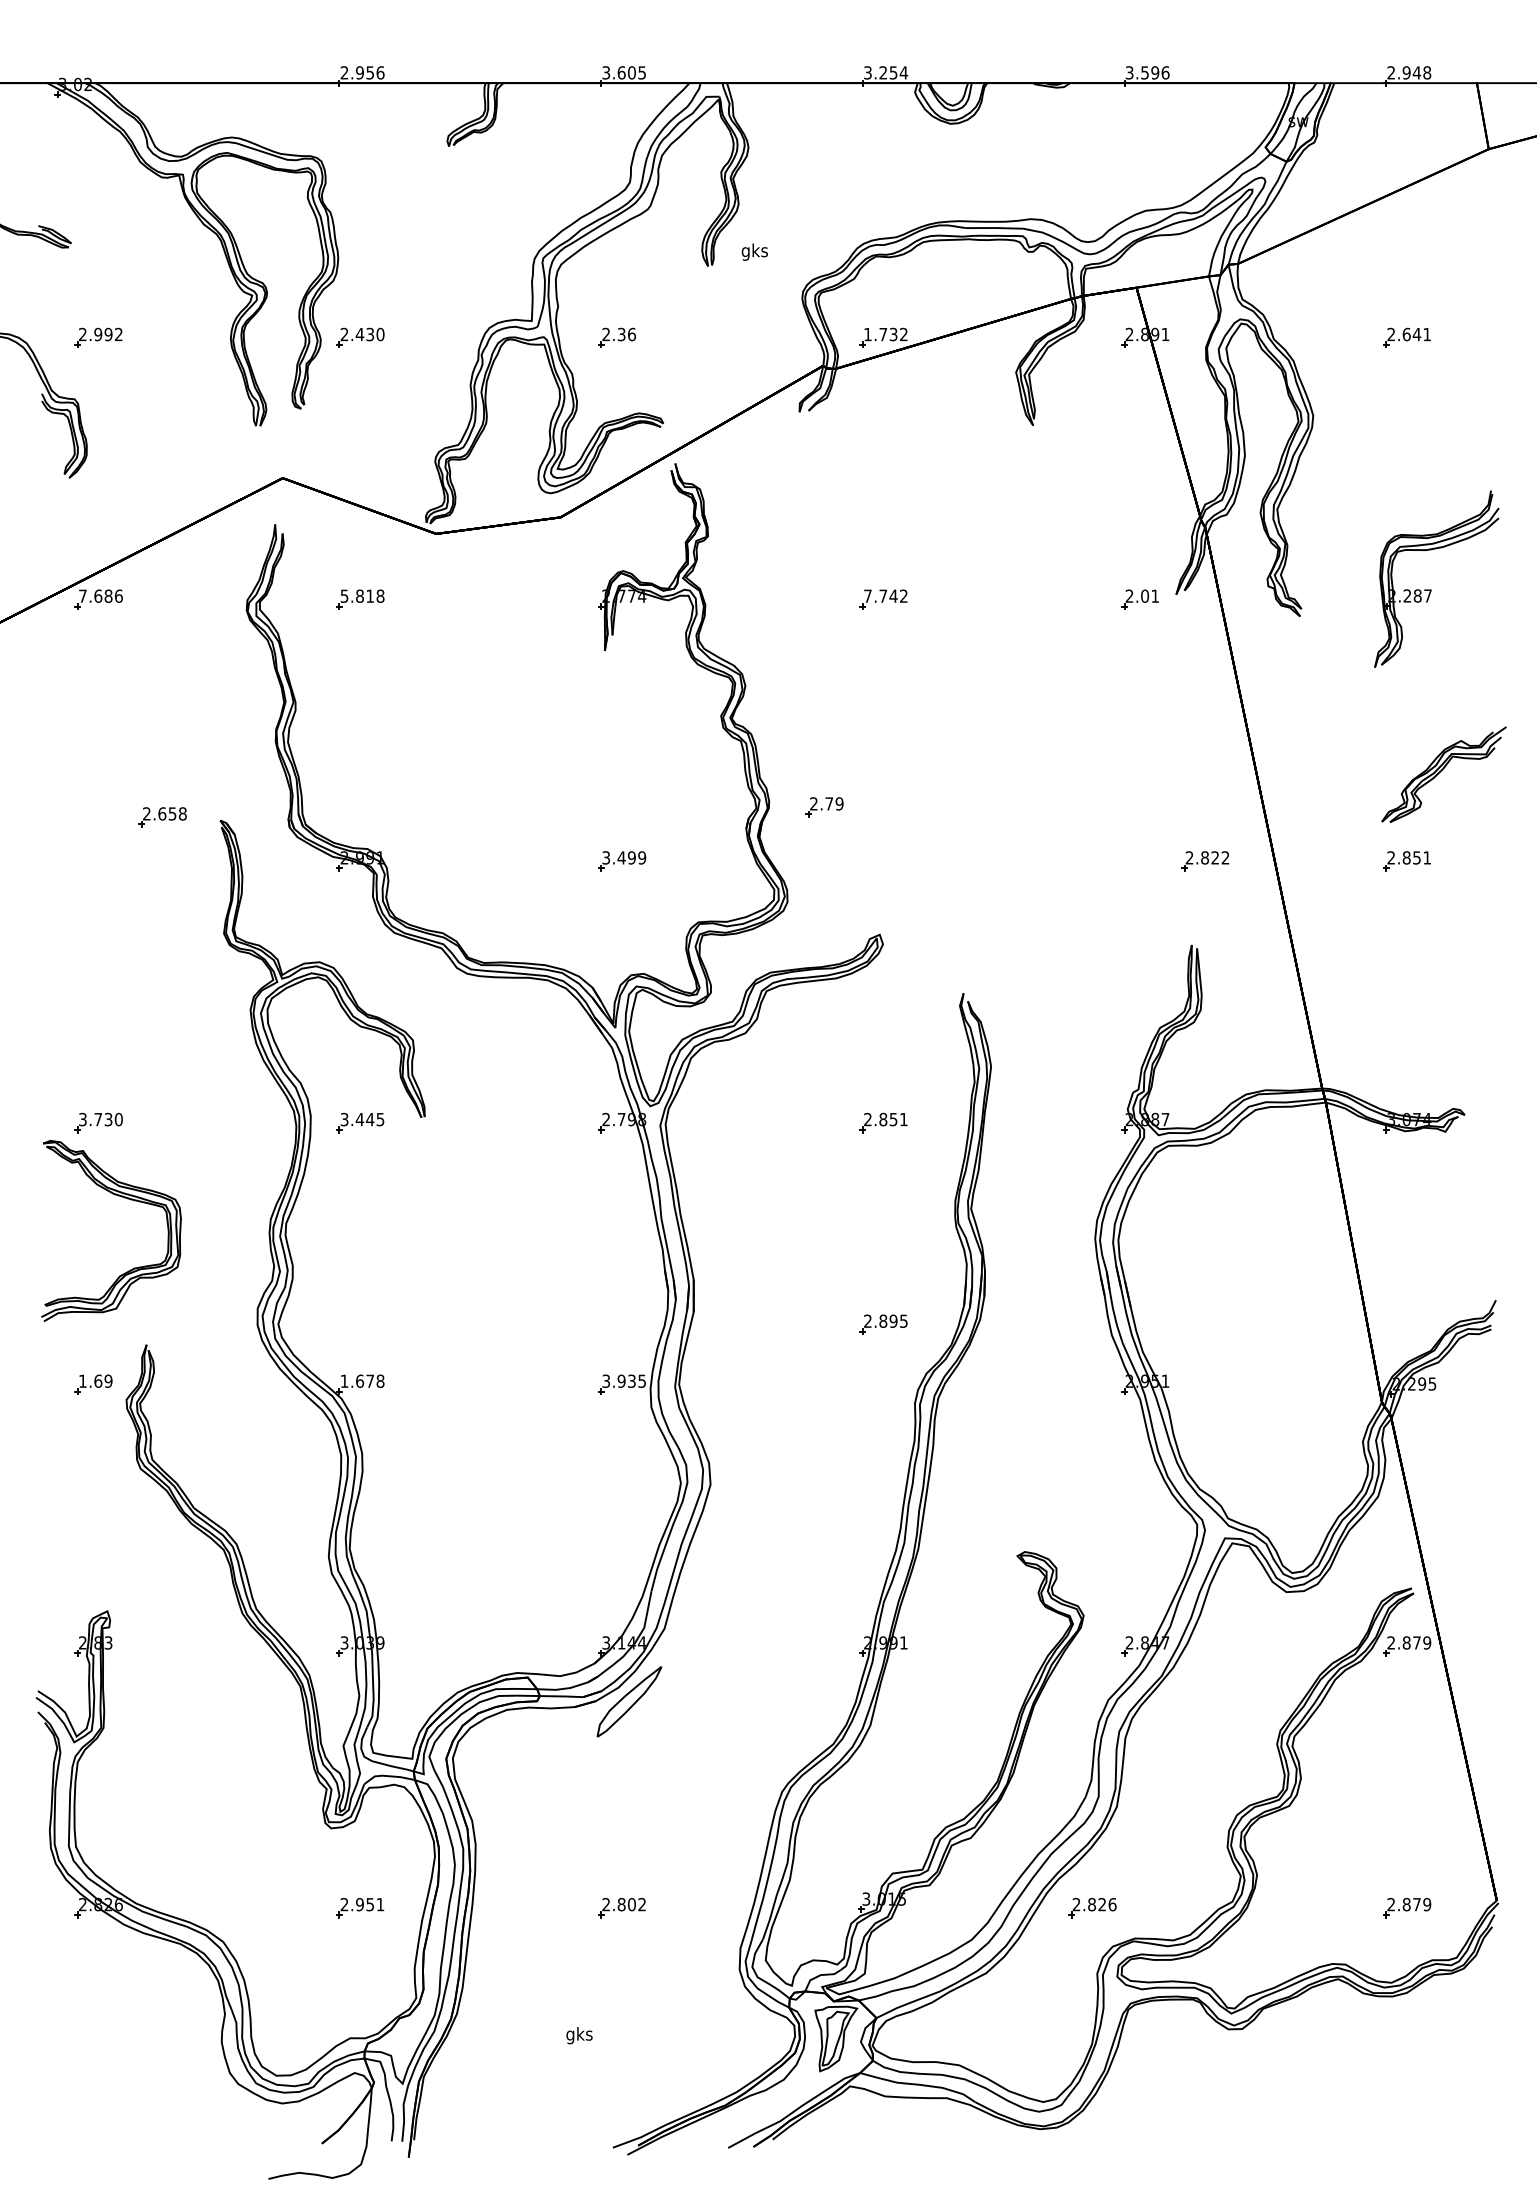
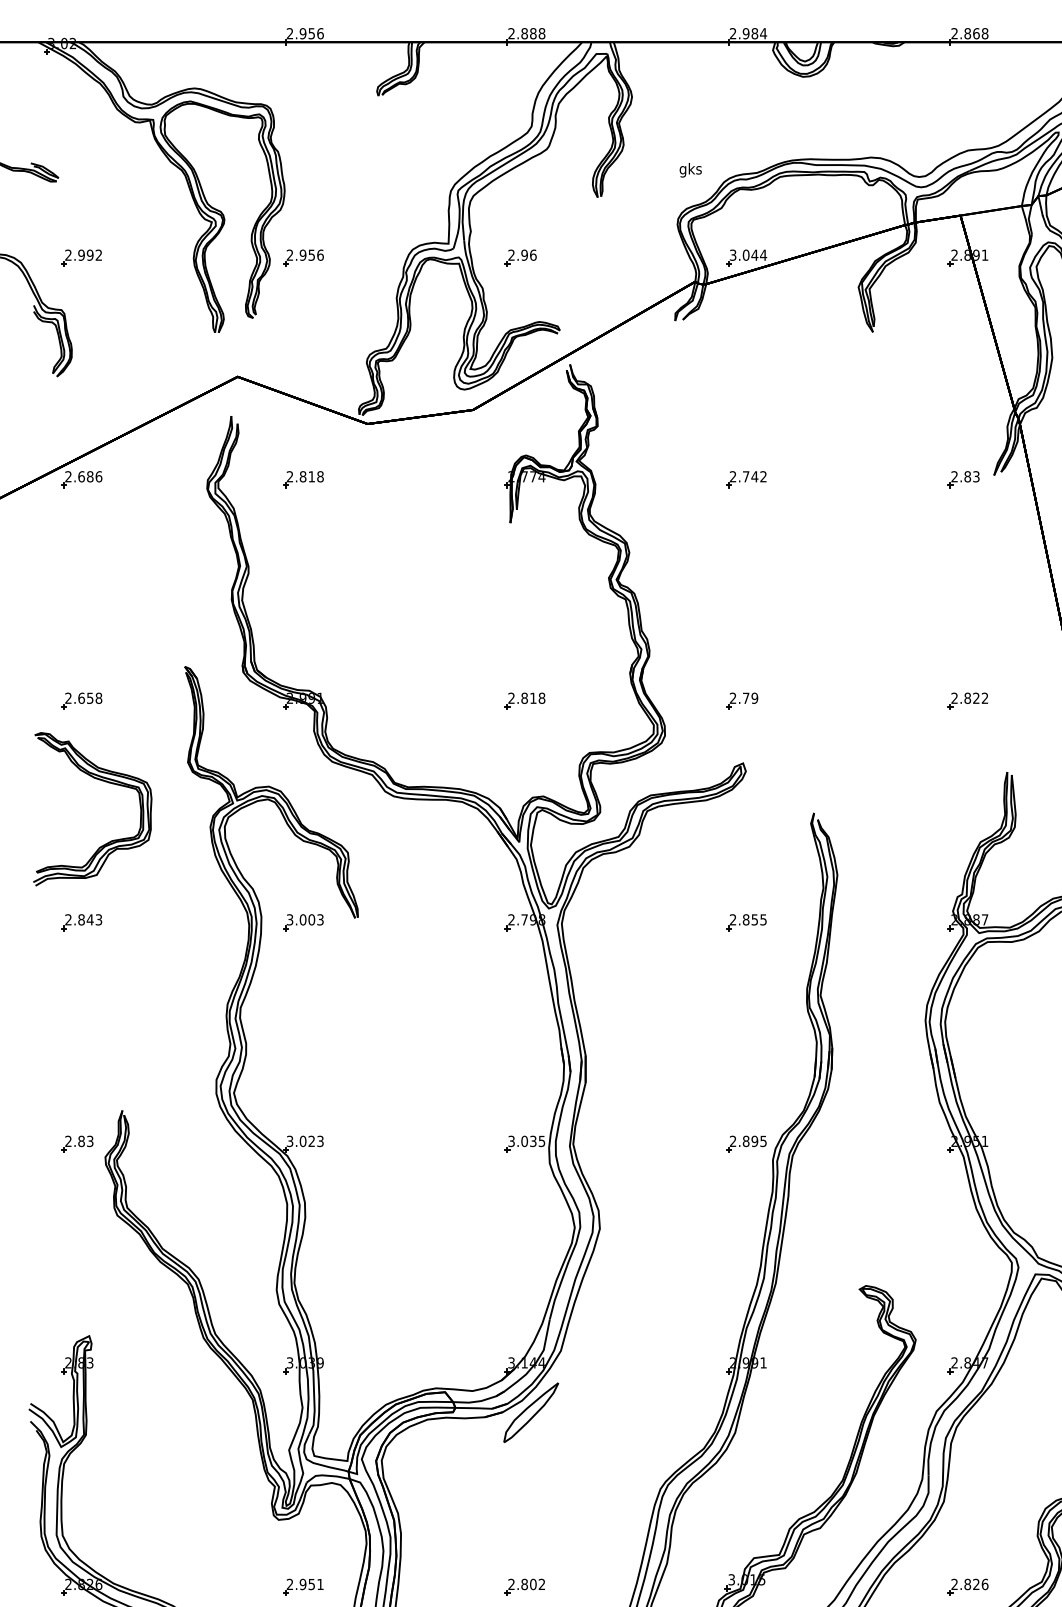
text: (624, 72) -> (527, 33), 3.605 -> 2.888
text: (880, 72) -> (743, 33), 3.254 -> 2.984
text: (1147, 72) -> (969, 33), 3.596 -> 2.868
text: (754, 251) -> (690, 169), moved
text: (369, 334) -> (311, 255), 2.430 -> 2.956
text: (621, 334) -> (524, 255), 2.36 -> 2.96
text: (886, 334) -> (748, 255), 1.732 -> 3.044
text: (82, 595) -> (68, 476), 7.686 -> 2.686
text: (344, 595) -> (289, 476), 5.818 -> 2.818
text: (867, 595) -> (732, 476), 7.742 -> 2.742
text: (1150, 595) -> (972, 476), 2.01 -> 2.83
part: (824, 807) -> (742, 701), moved
part: (162, 817) -> (81, 701), moved
text: (624, 857) -> (527, 697), 3.499 -> 2.818
part: (1205, 861) -> (968, 701), moved
text: (100, 1119) -> (83, 919), 3.730 -> 2.843
text: (369, 1119) -> (311, 919), 3.445 -> 3.003
text: (903, 1119) -> (763, 919), 2.851 -> 2.855
part: (121, 1197) -> (101, 780), moved
part: (883, 1324) -> (746, 1144), moved
text: (95, 1380) -> (79, 1140), 1.69 -> 2.83
text: (362, 1380) -> (305, 1140), 1.678 -> 3.023
text: (621, 1380) -> (524, 1140), 3.935 -> 3.035
part: (1092, 1908) -> (968, 1587), moved

